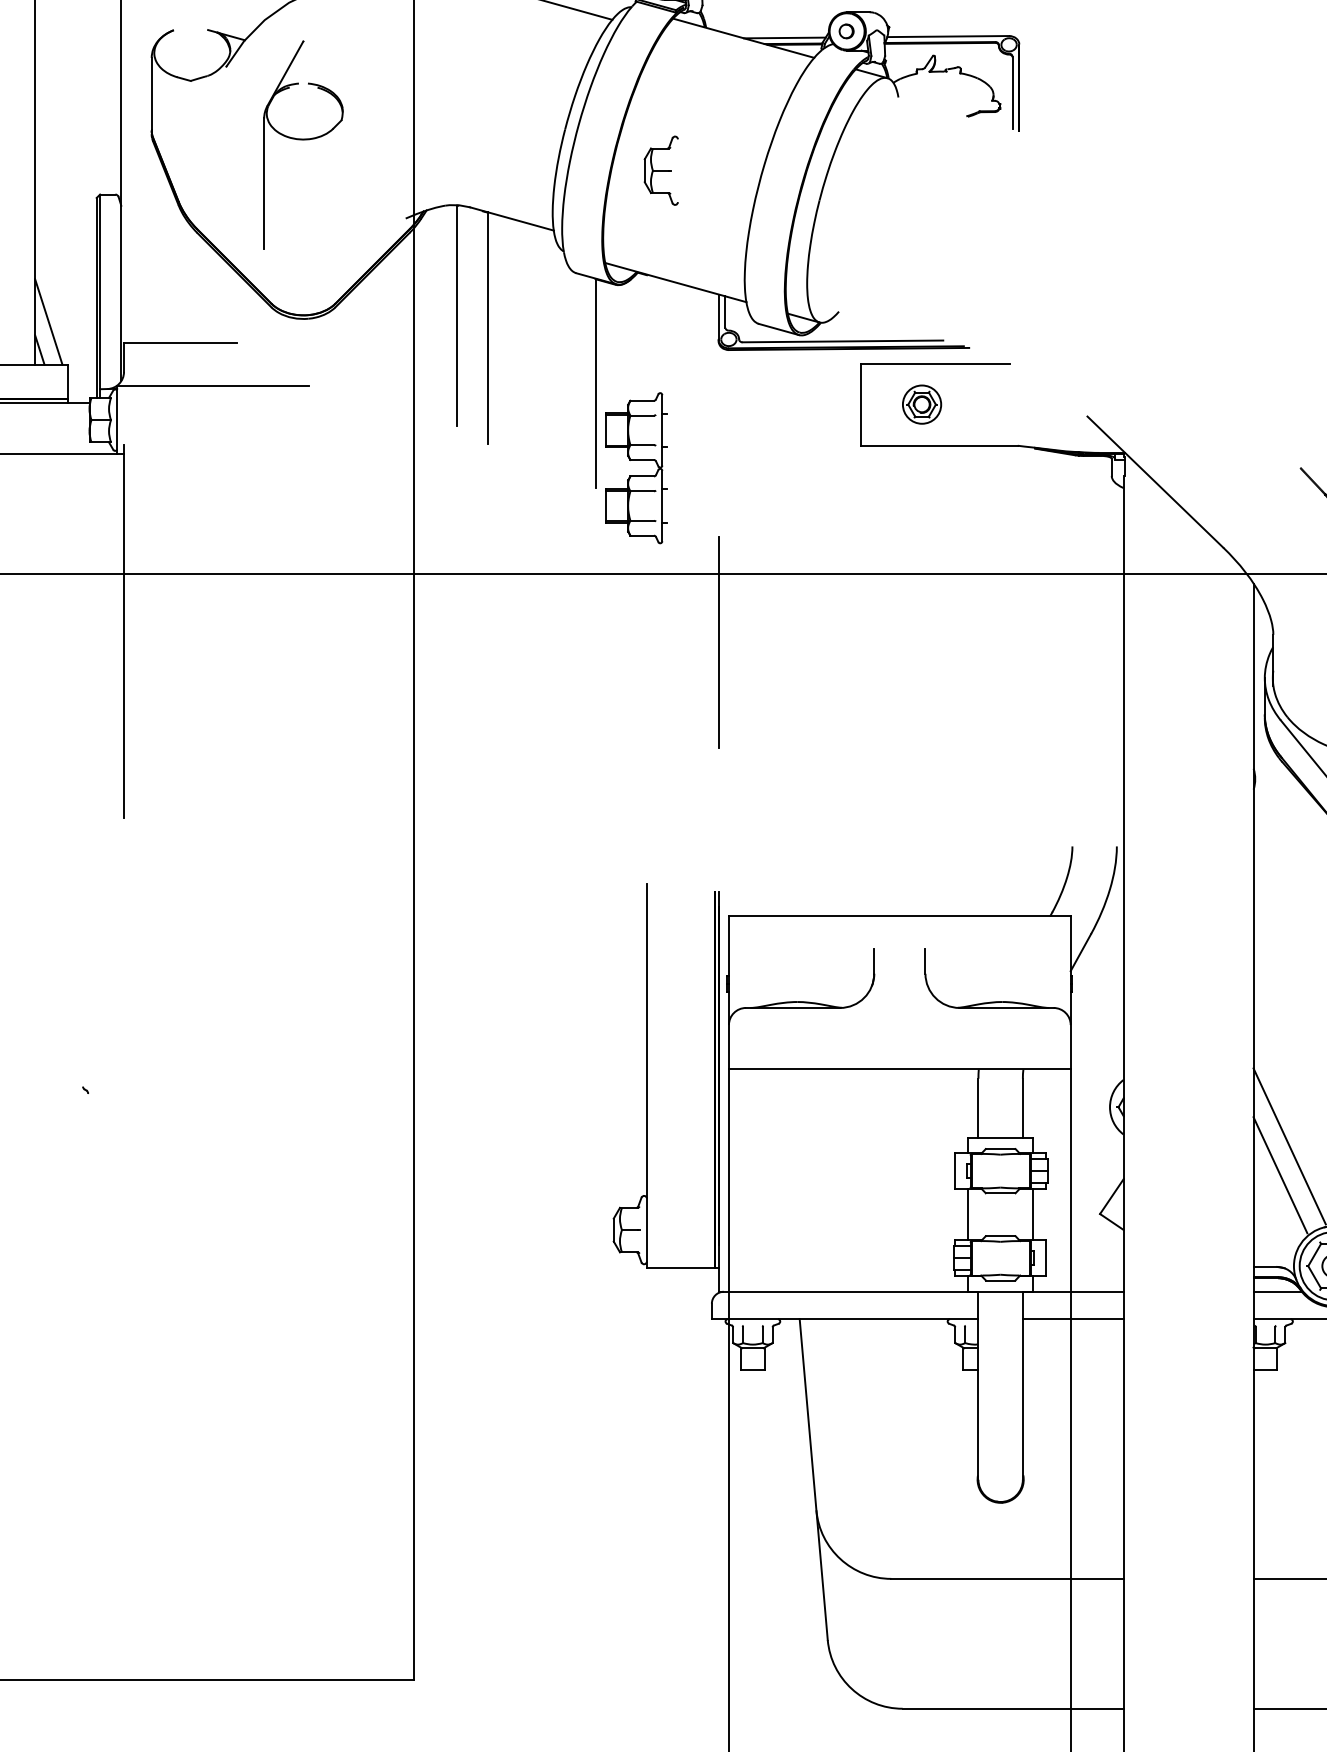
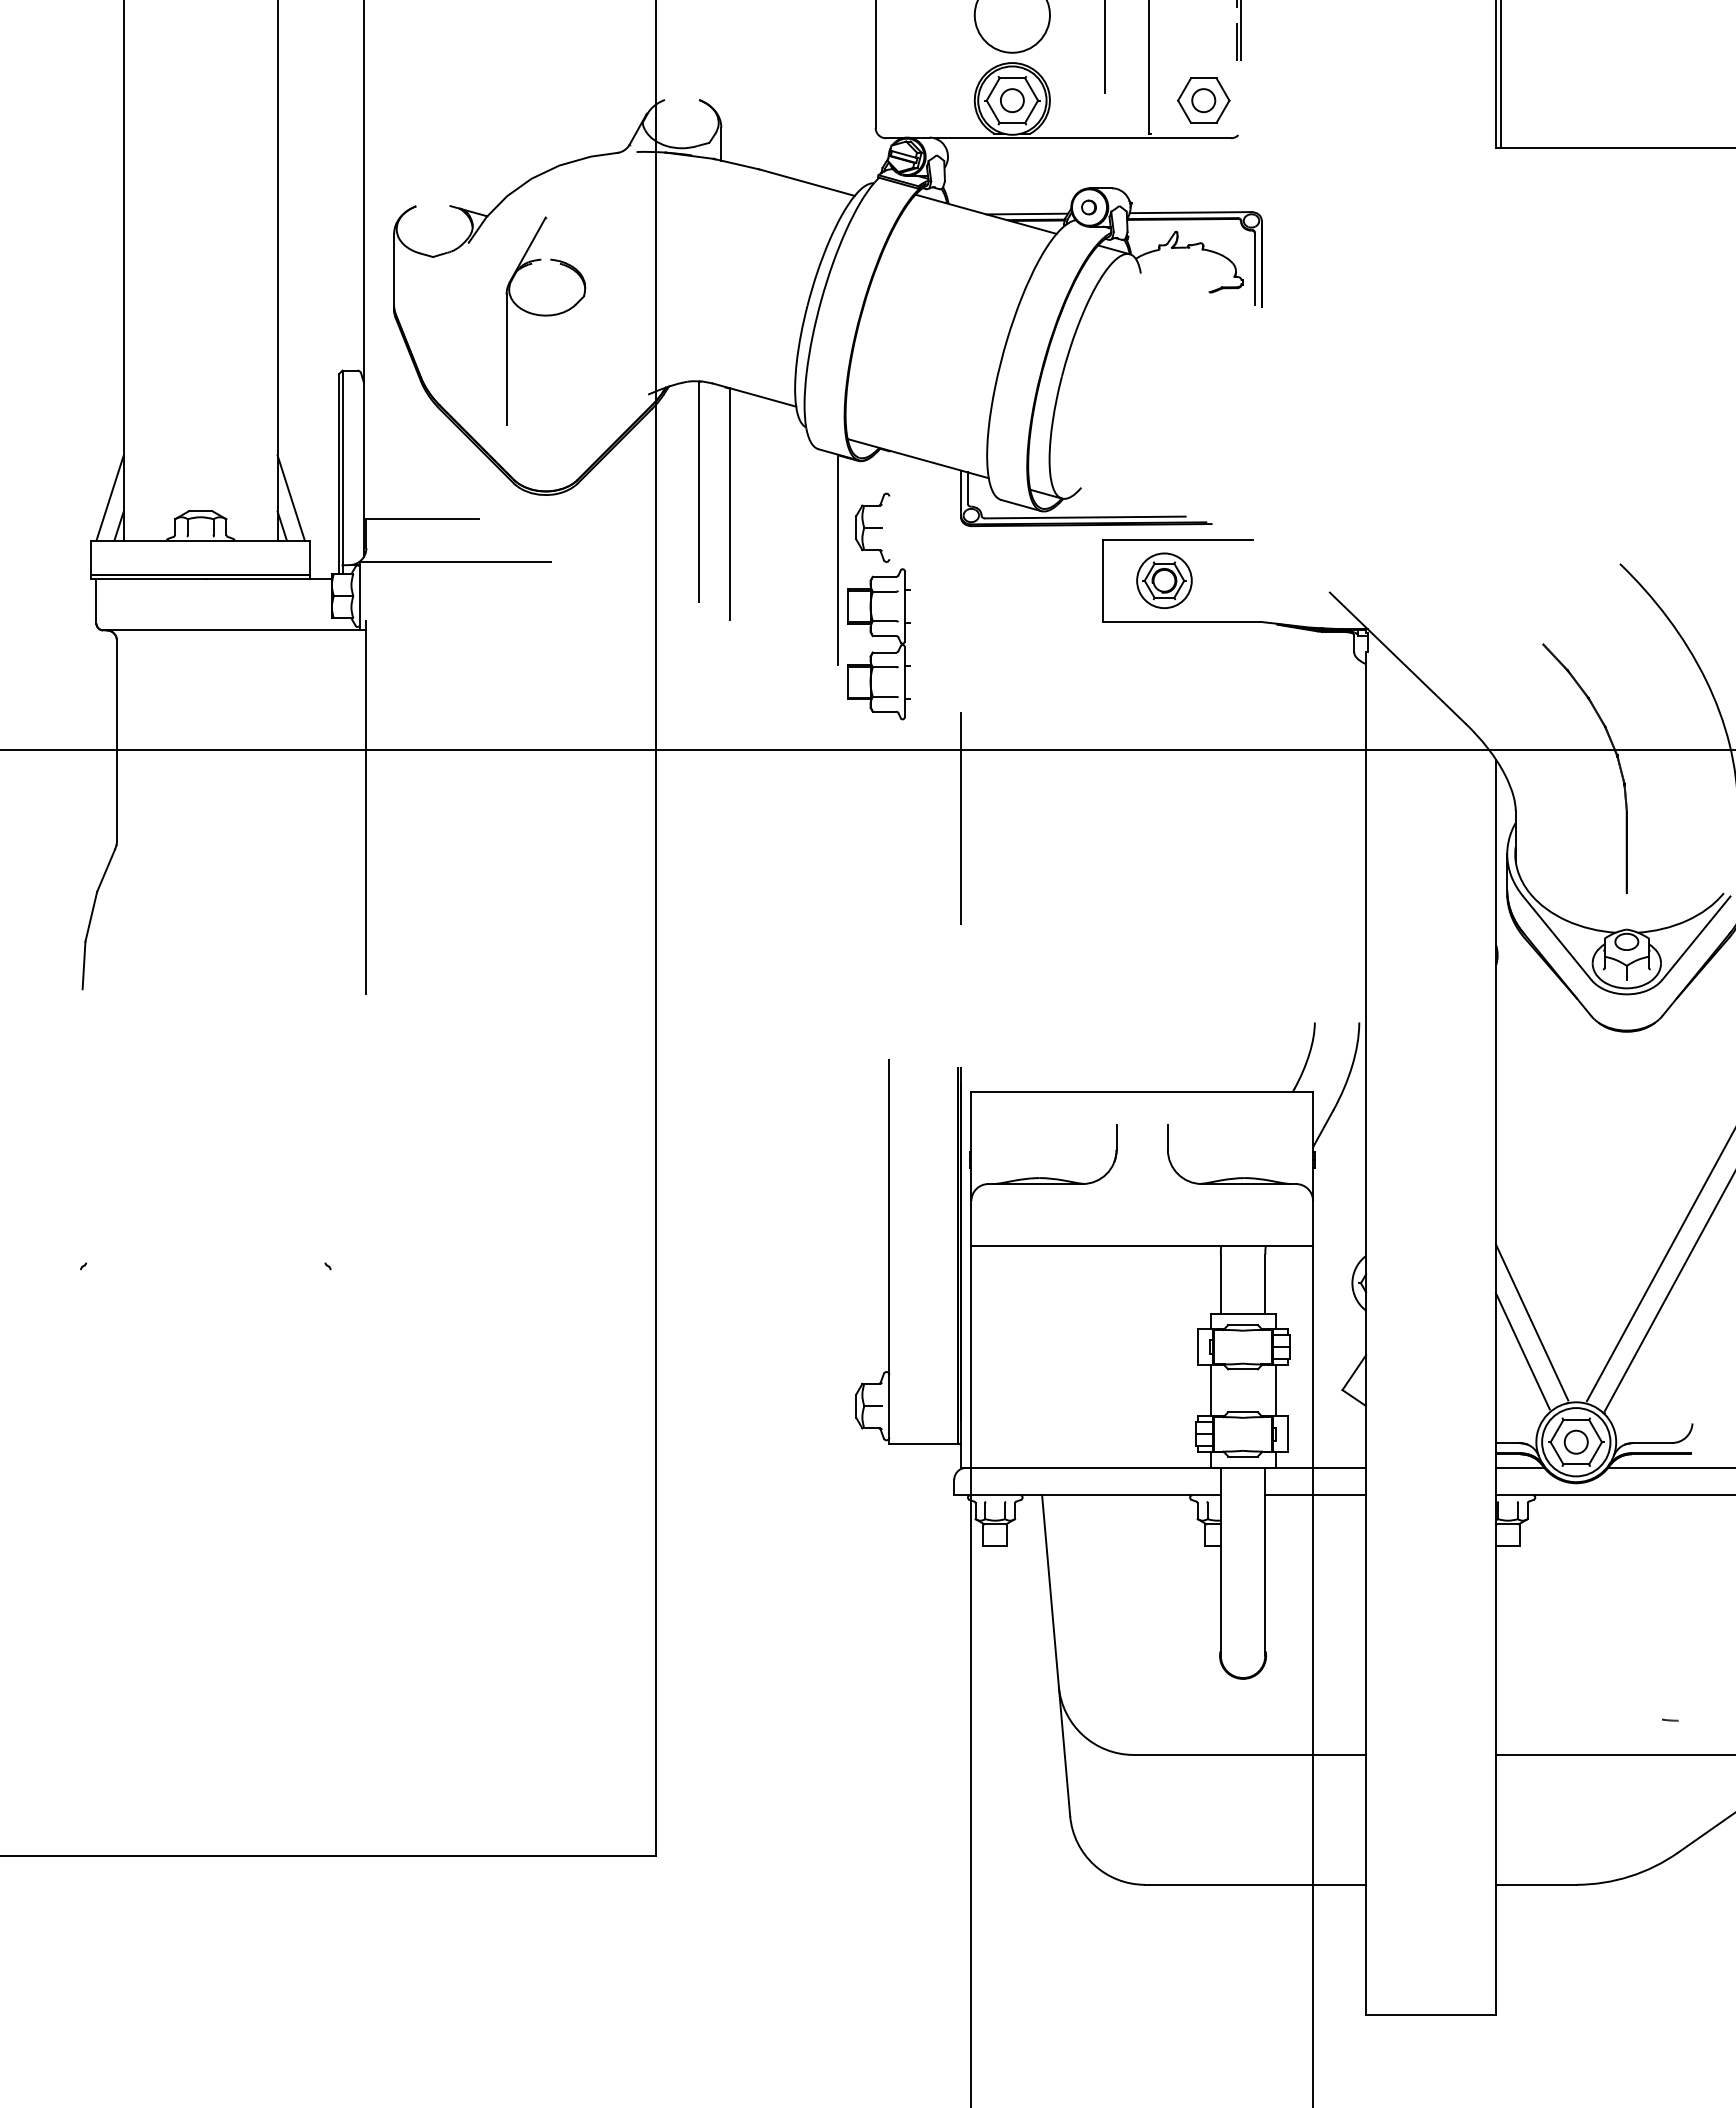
part: (661, 170) -> (872, 527), moved
part: (922, 404) -> (1164, 580), size x1.43

